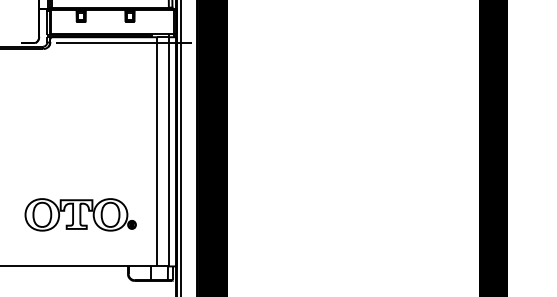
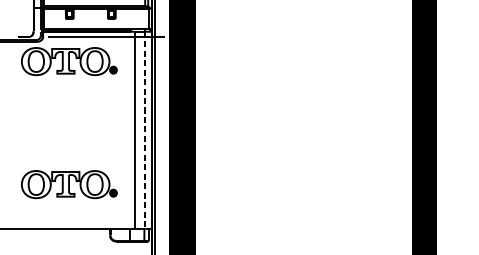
part: (80, 71) -> (69, 61), added
line: (169, 151) -> (145, 130), solid -> dashed

